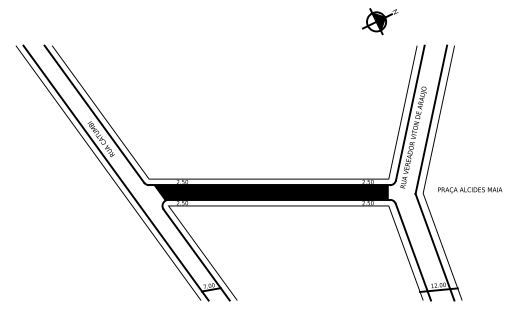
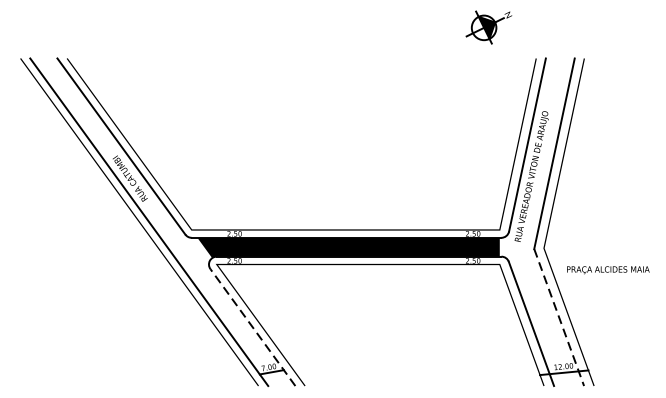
text: (470, 190) -> (608, 270), moved
line: (434, 247) -> (558, 317), solid -> dashed
line: (196, 254) -> (252, 326), solid -> dashed

